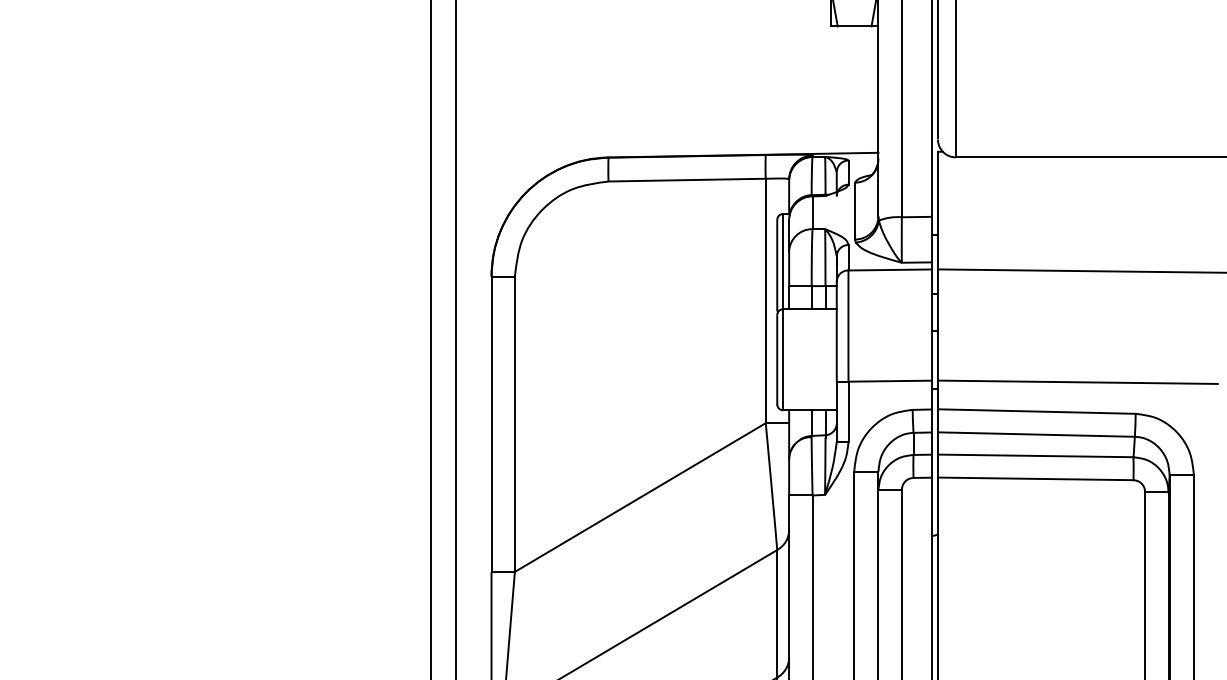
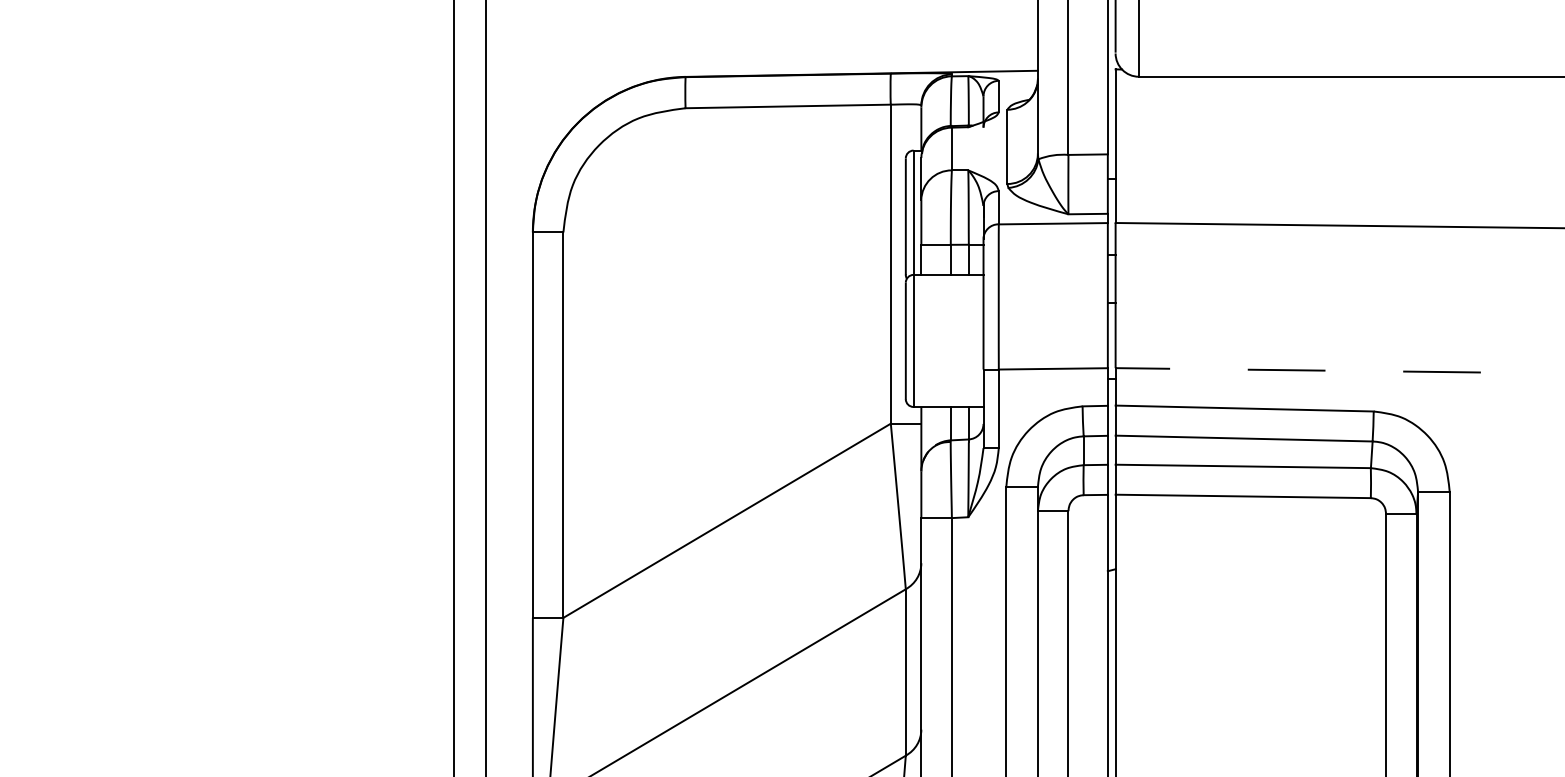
line: (1077, 382) -> (1297, 370), solid -> dashed

